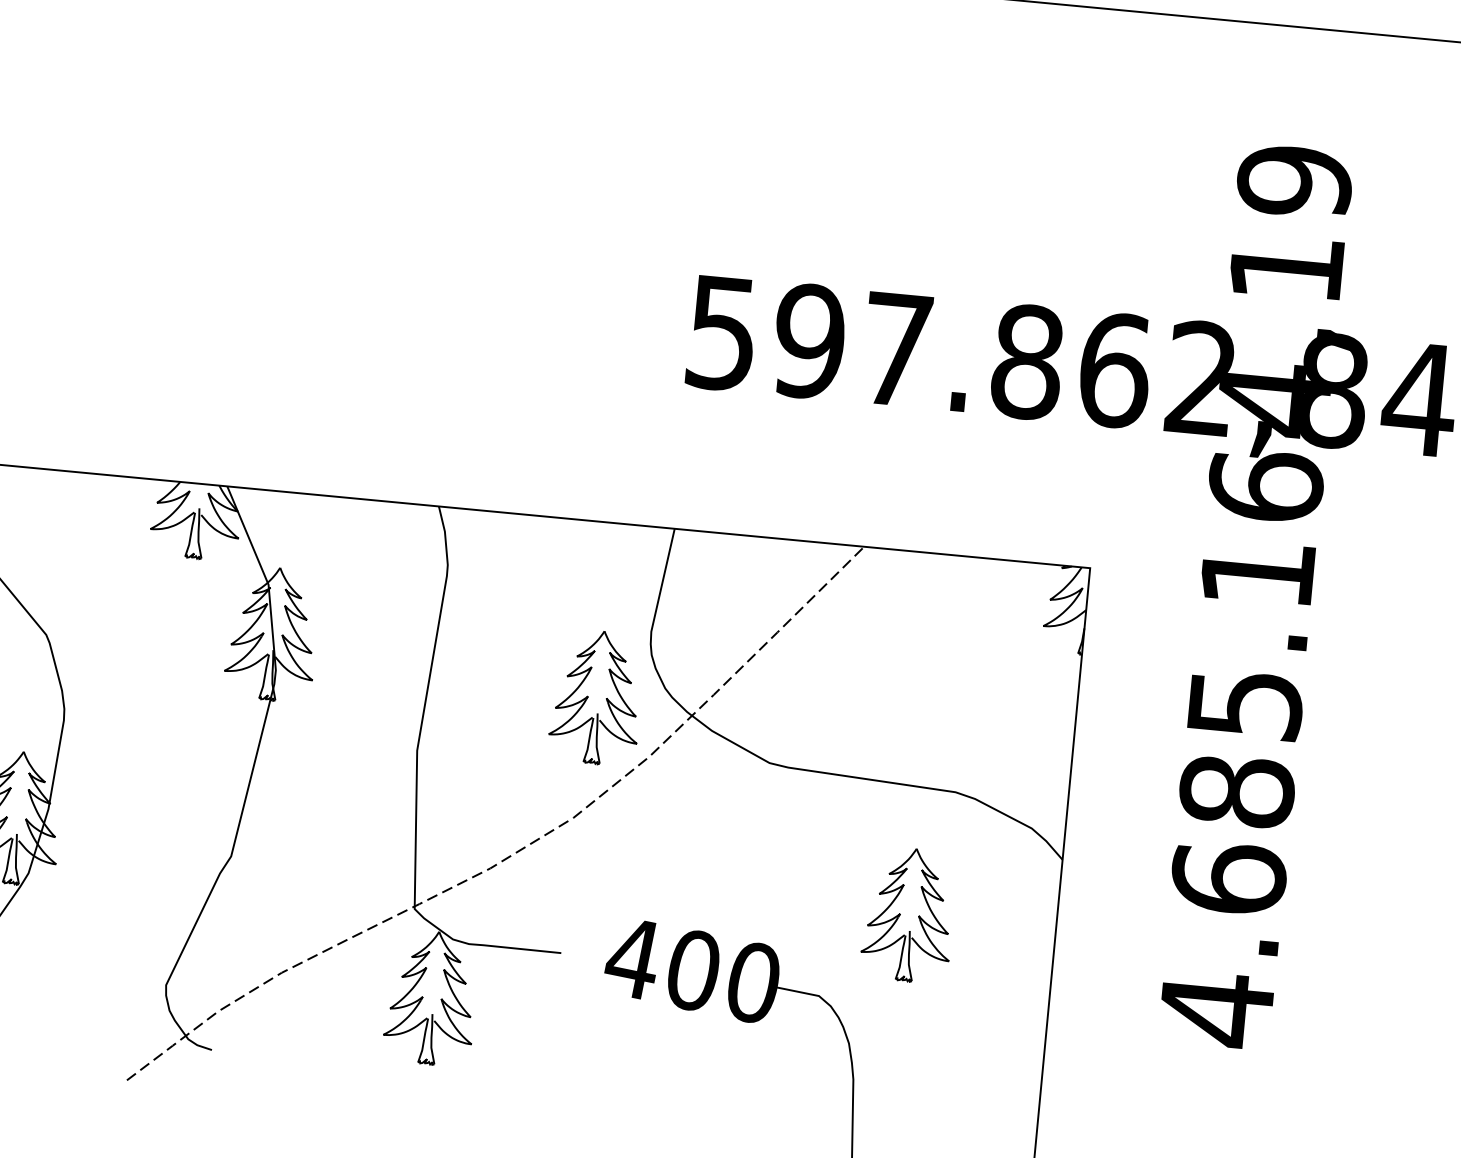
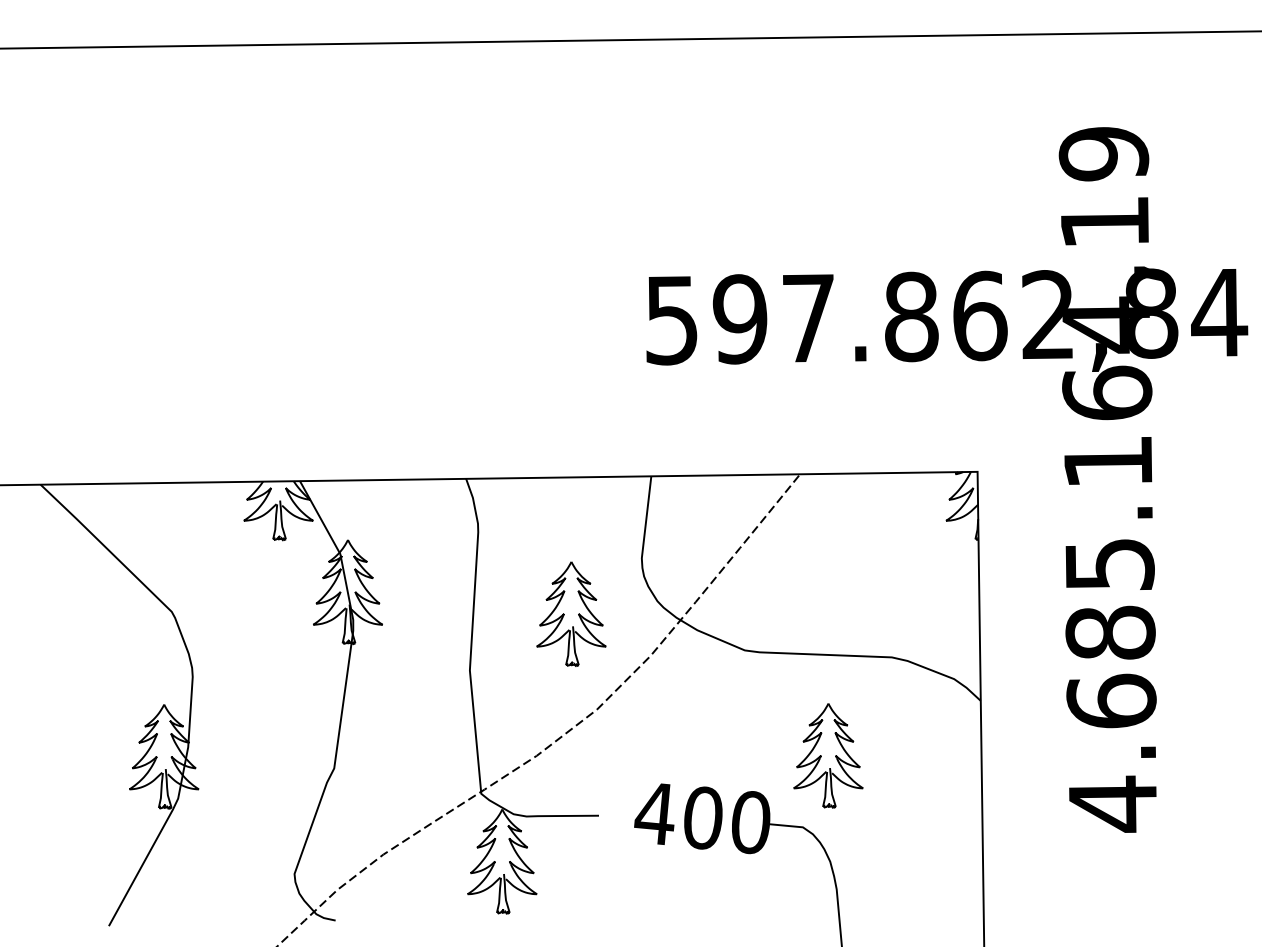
part: (597, 696) -> (571, 613), moved
part: (909, 914) -> (828, 755), moved

